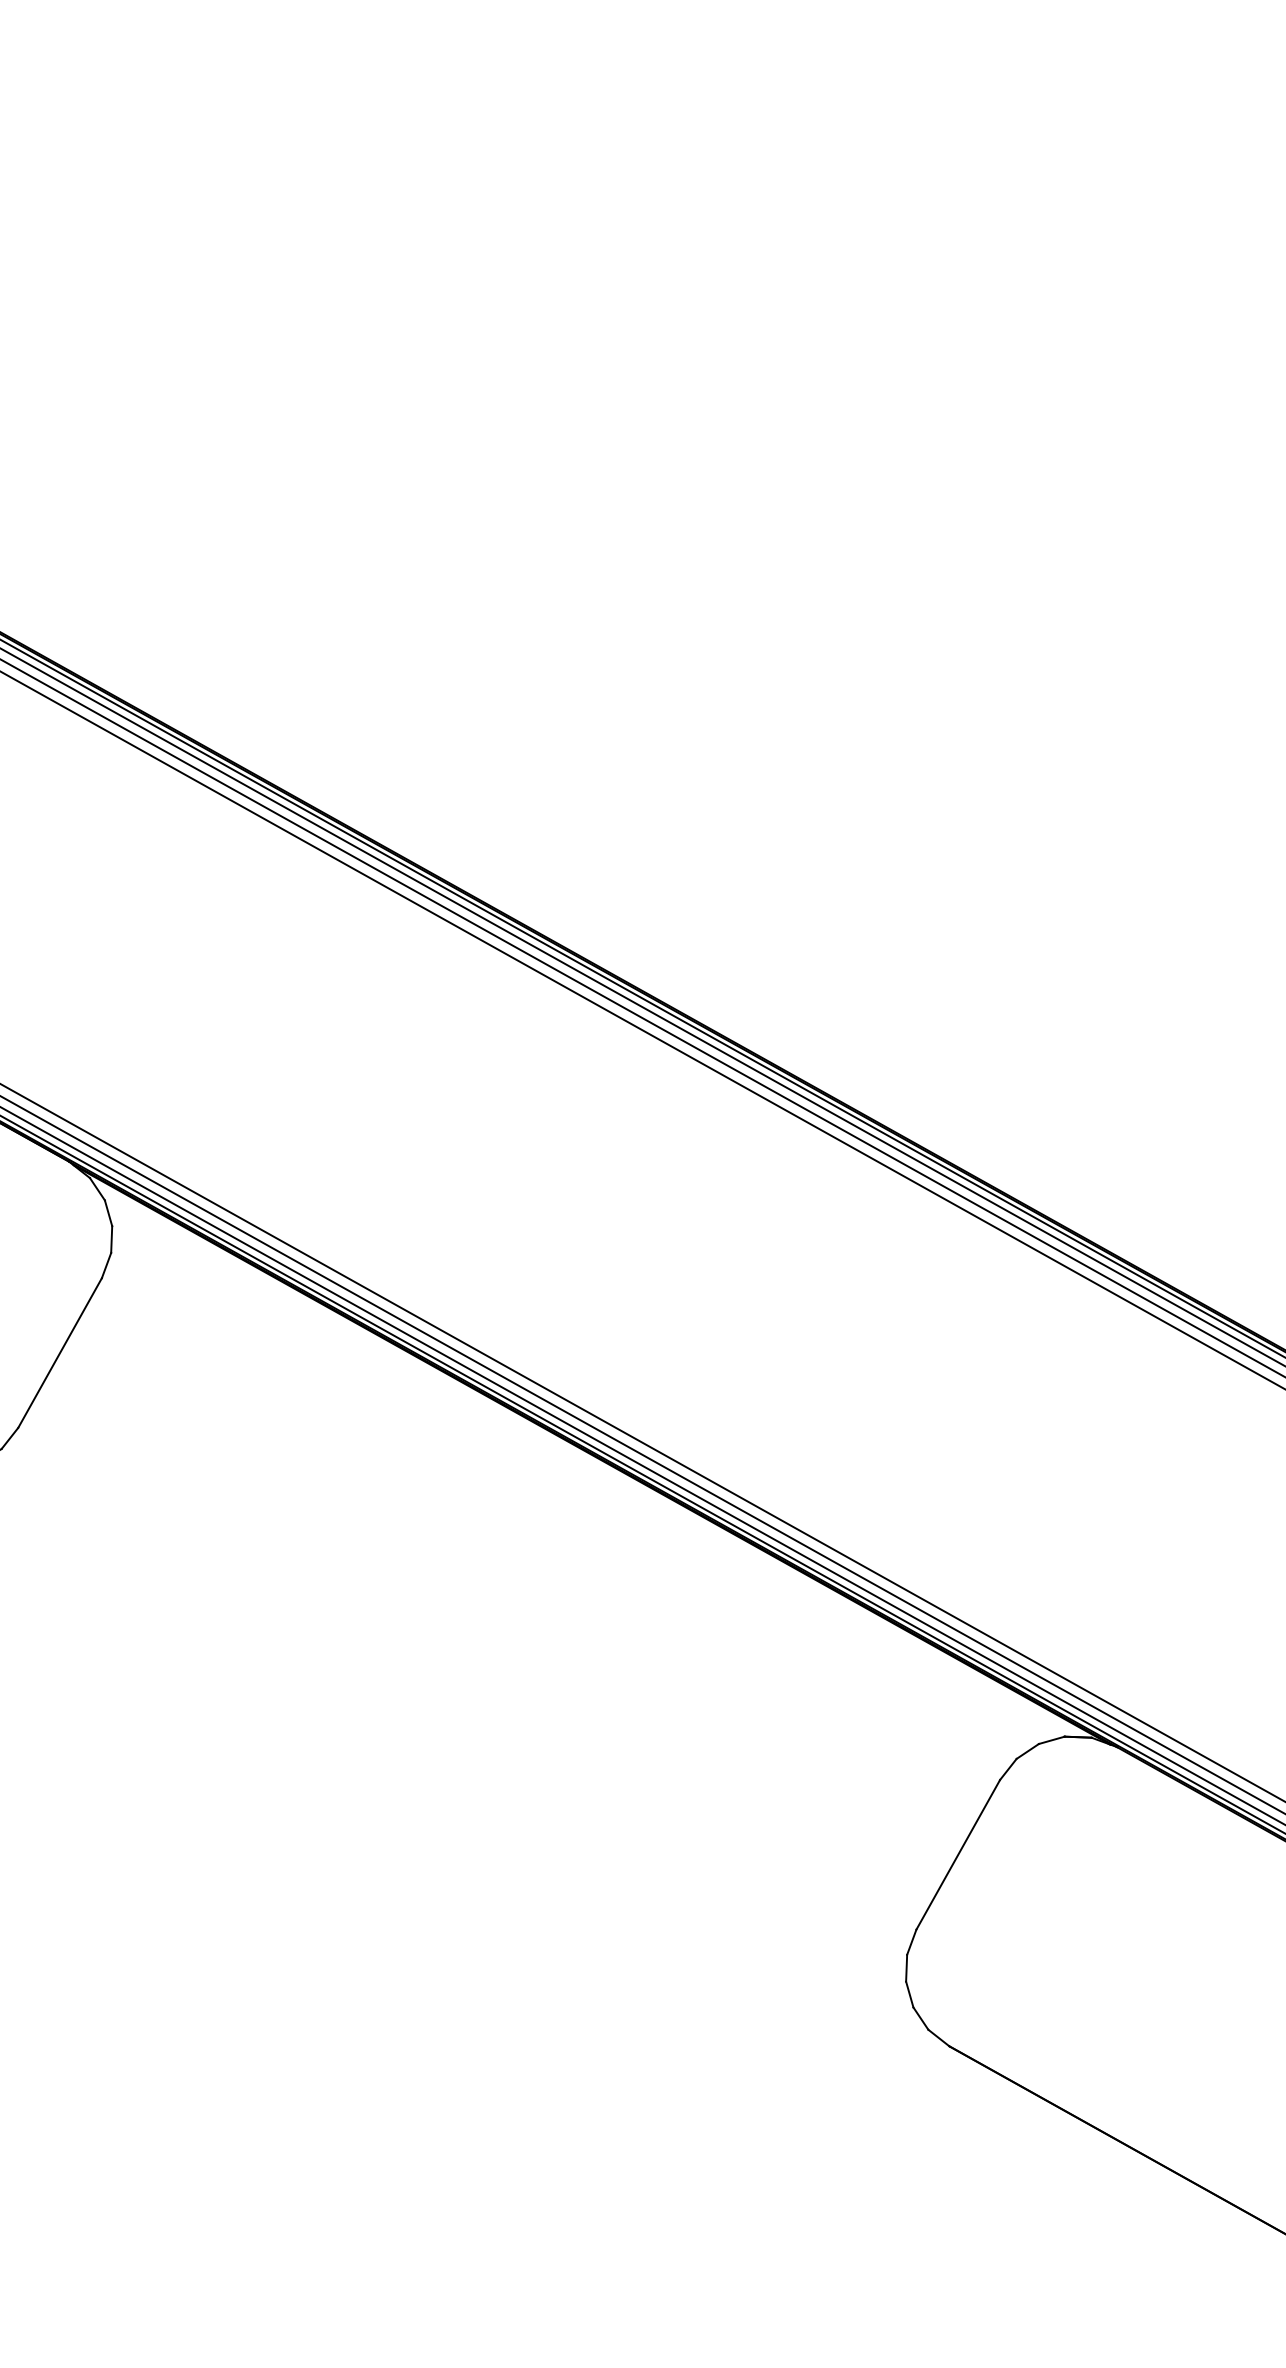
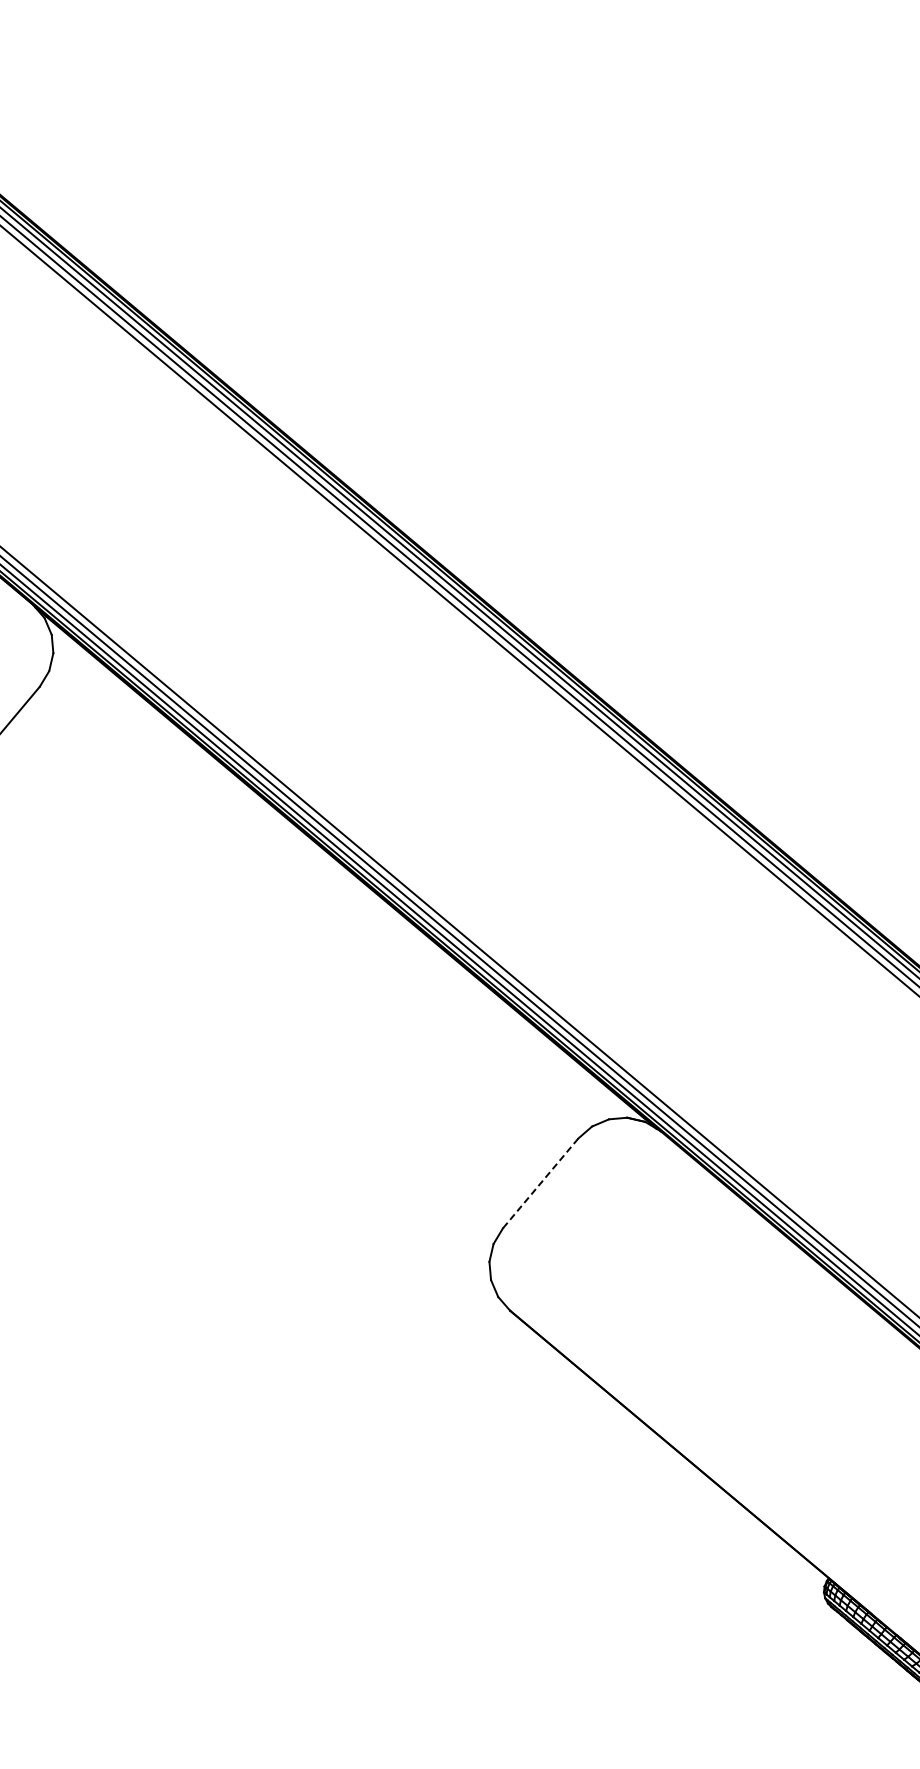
line: (958, 1855) -> (540, 1183), solid -> dashed

